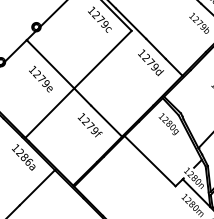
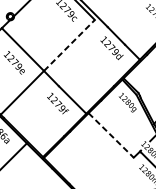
line: (103, 59) -> (69, 45), solid -> dashed
line: (150, 161) -> (111, 135), solid -> dashed

